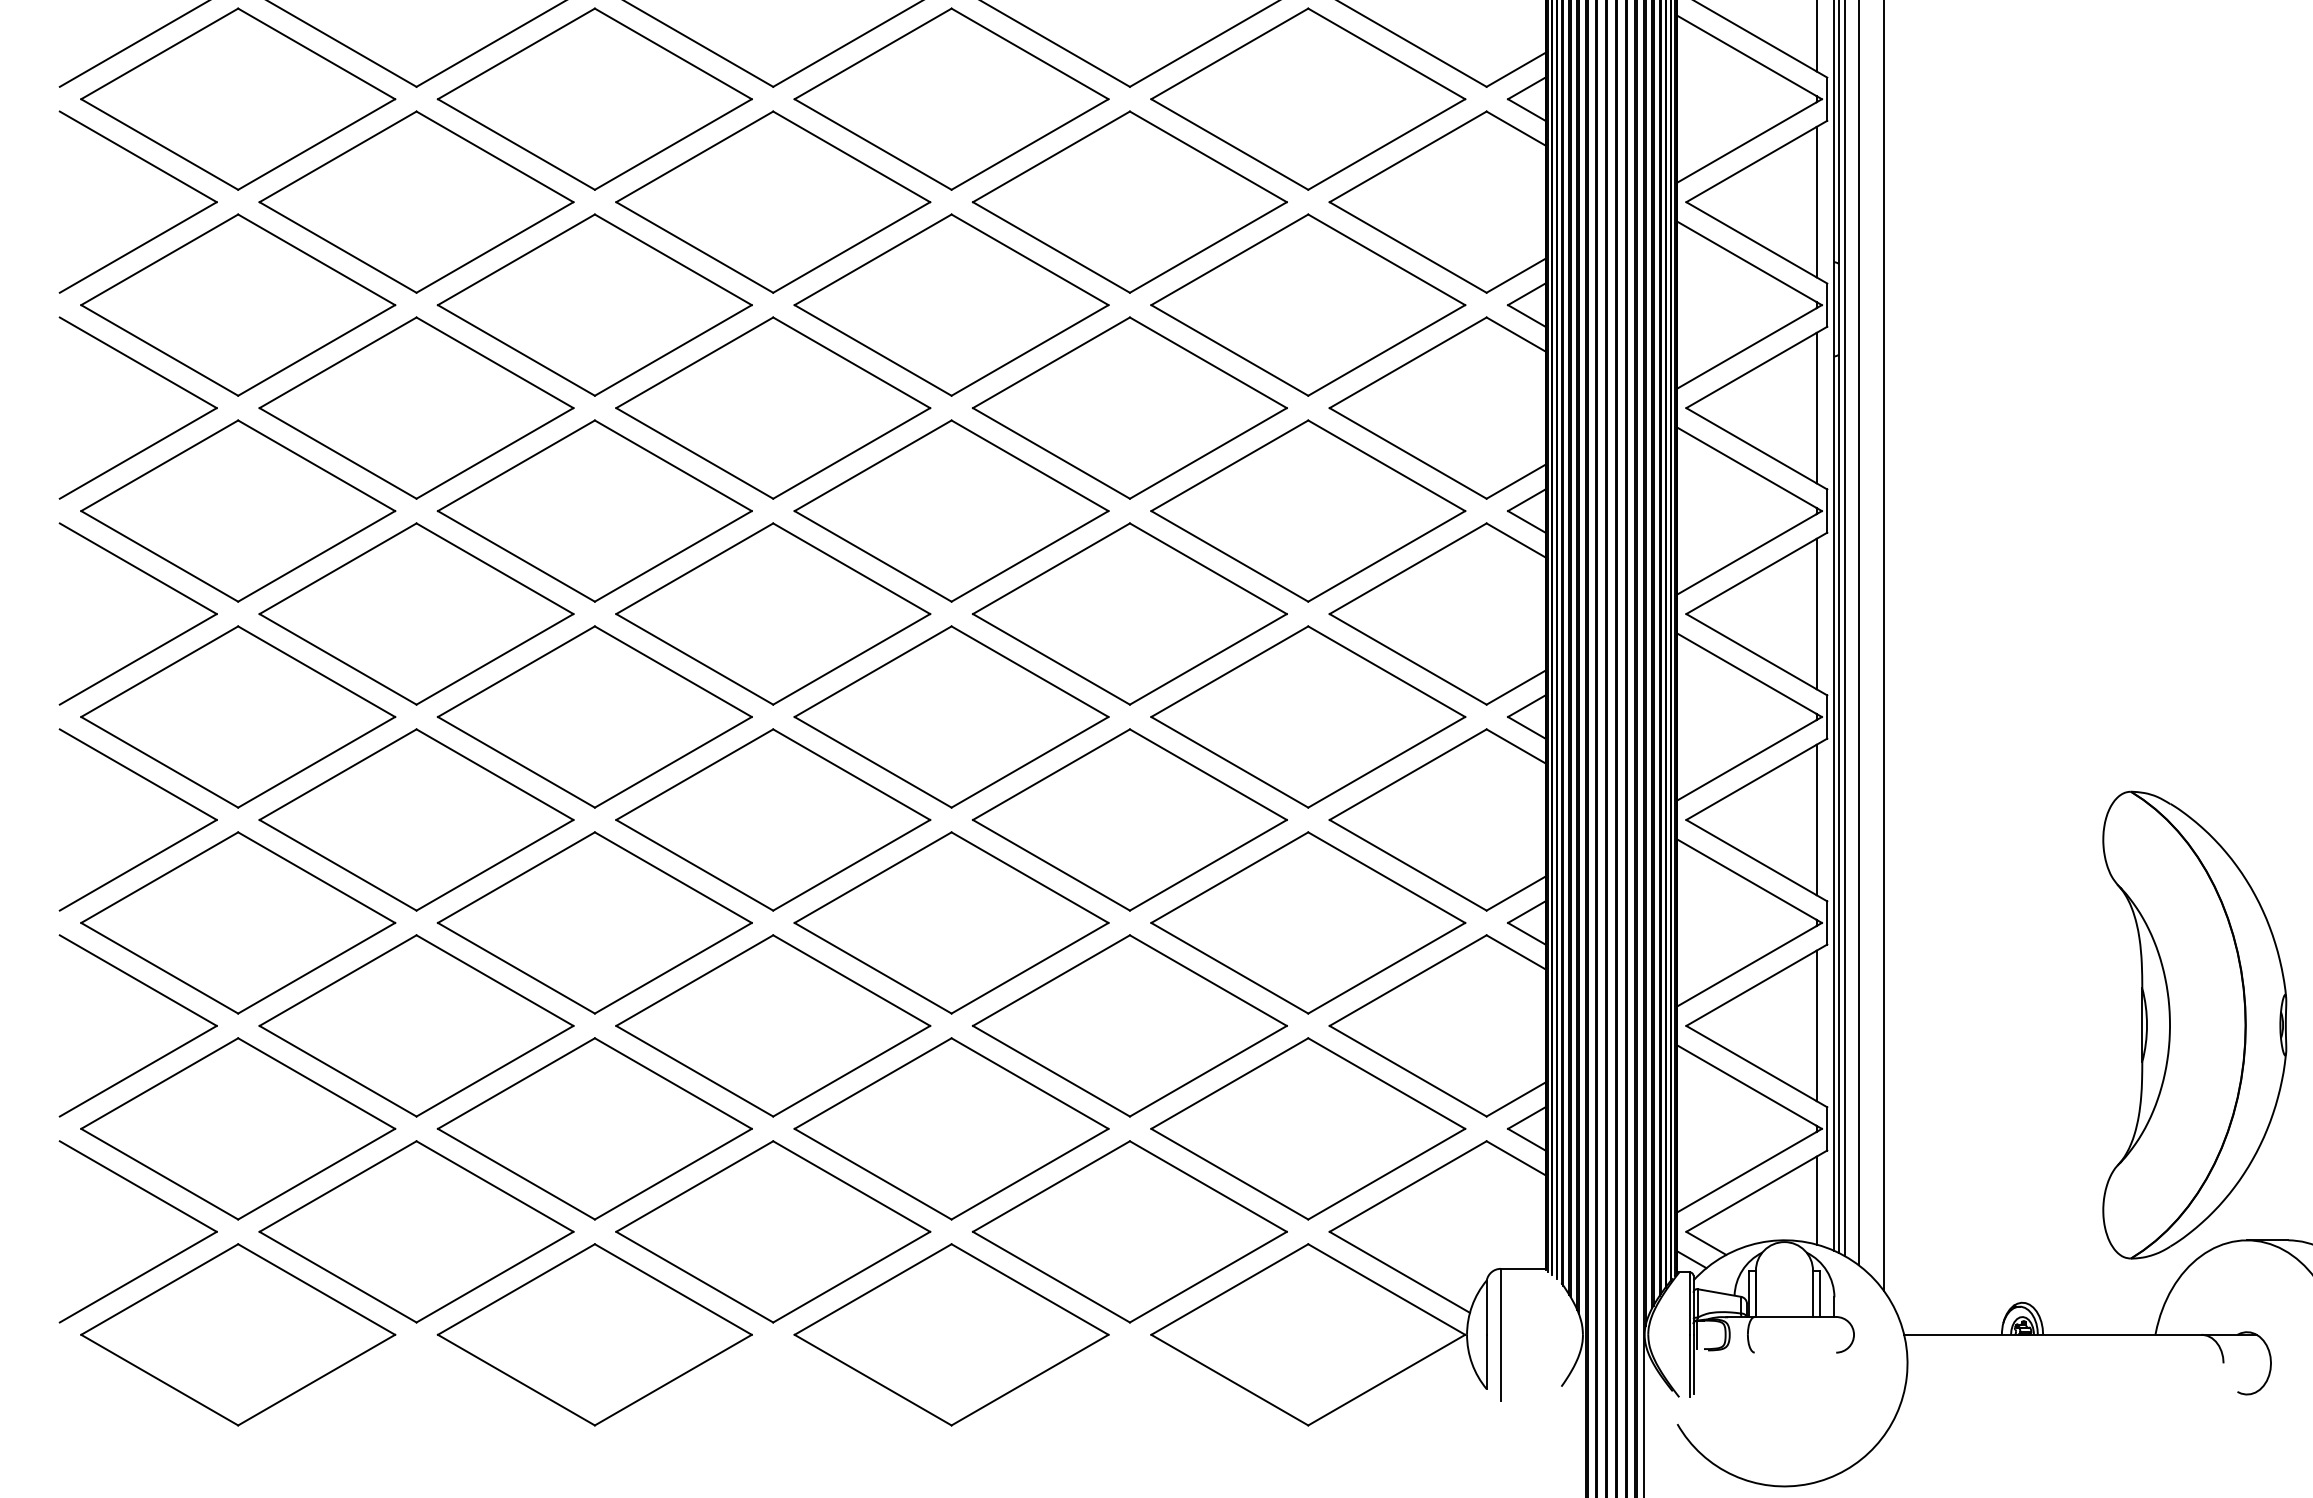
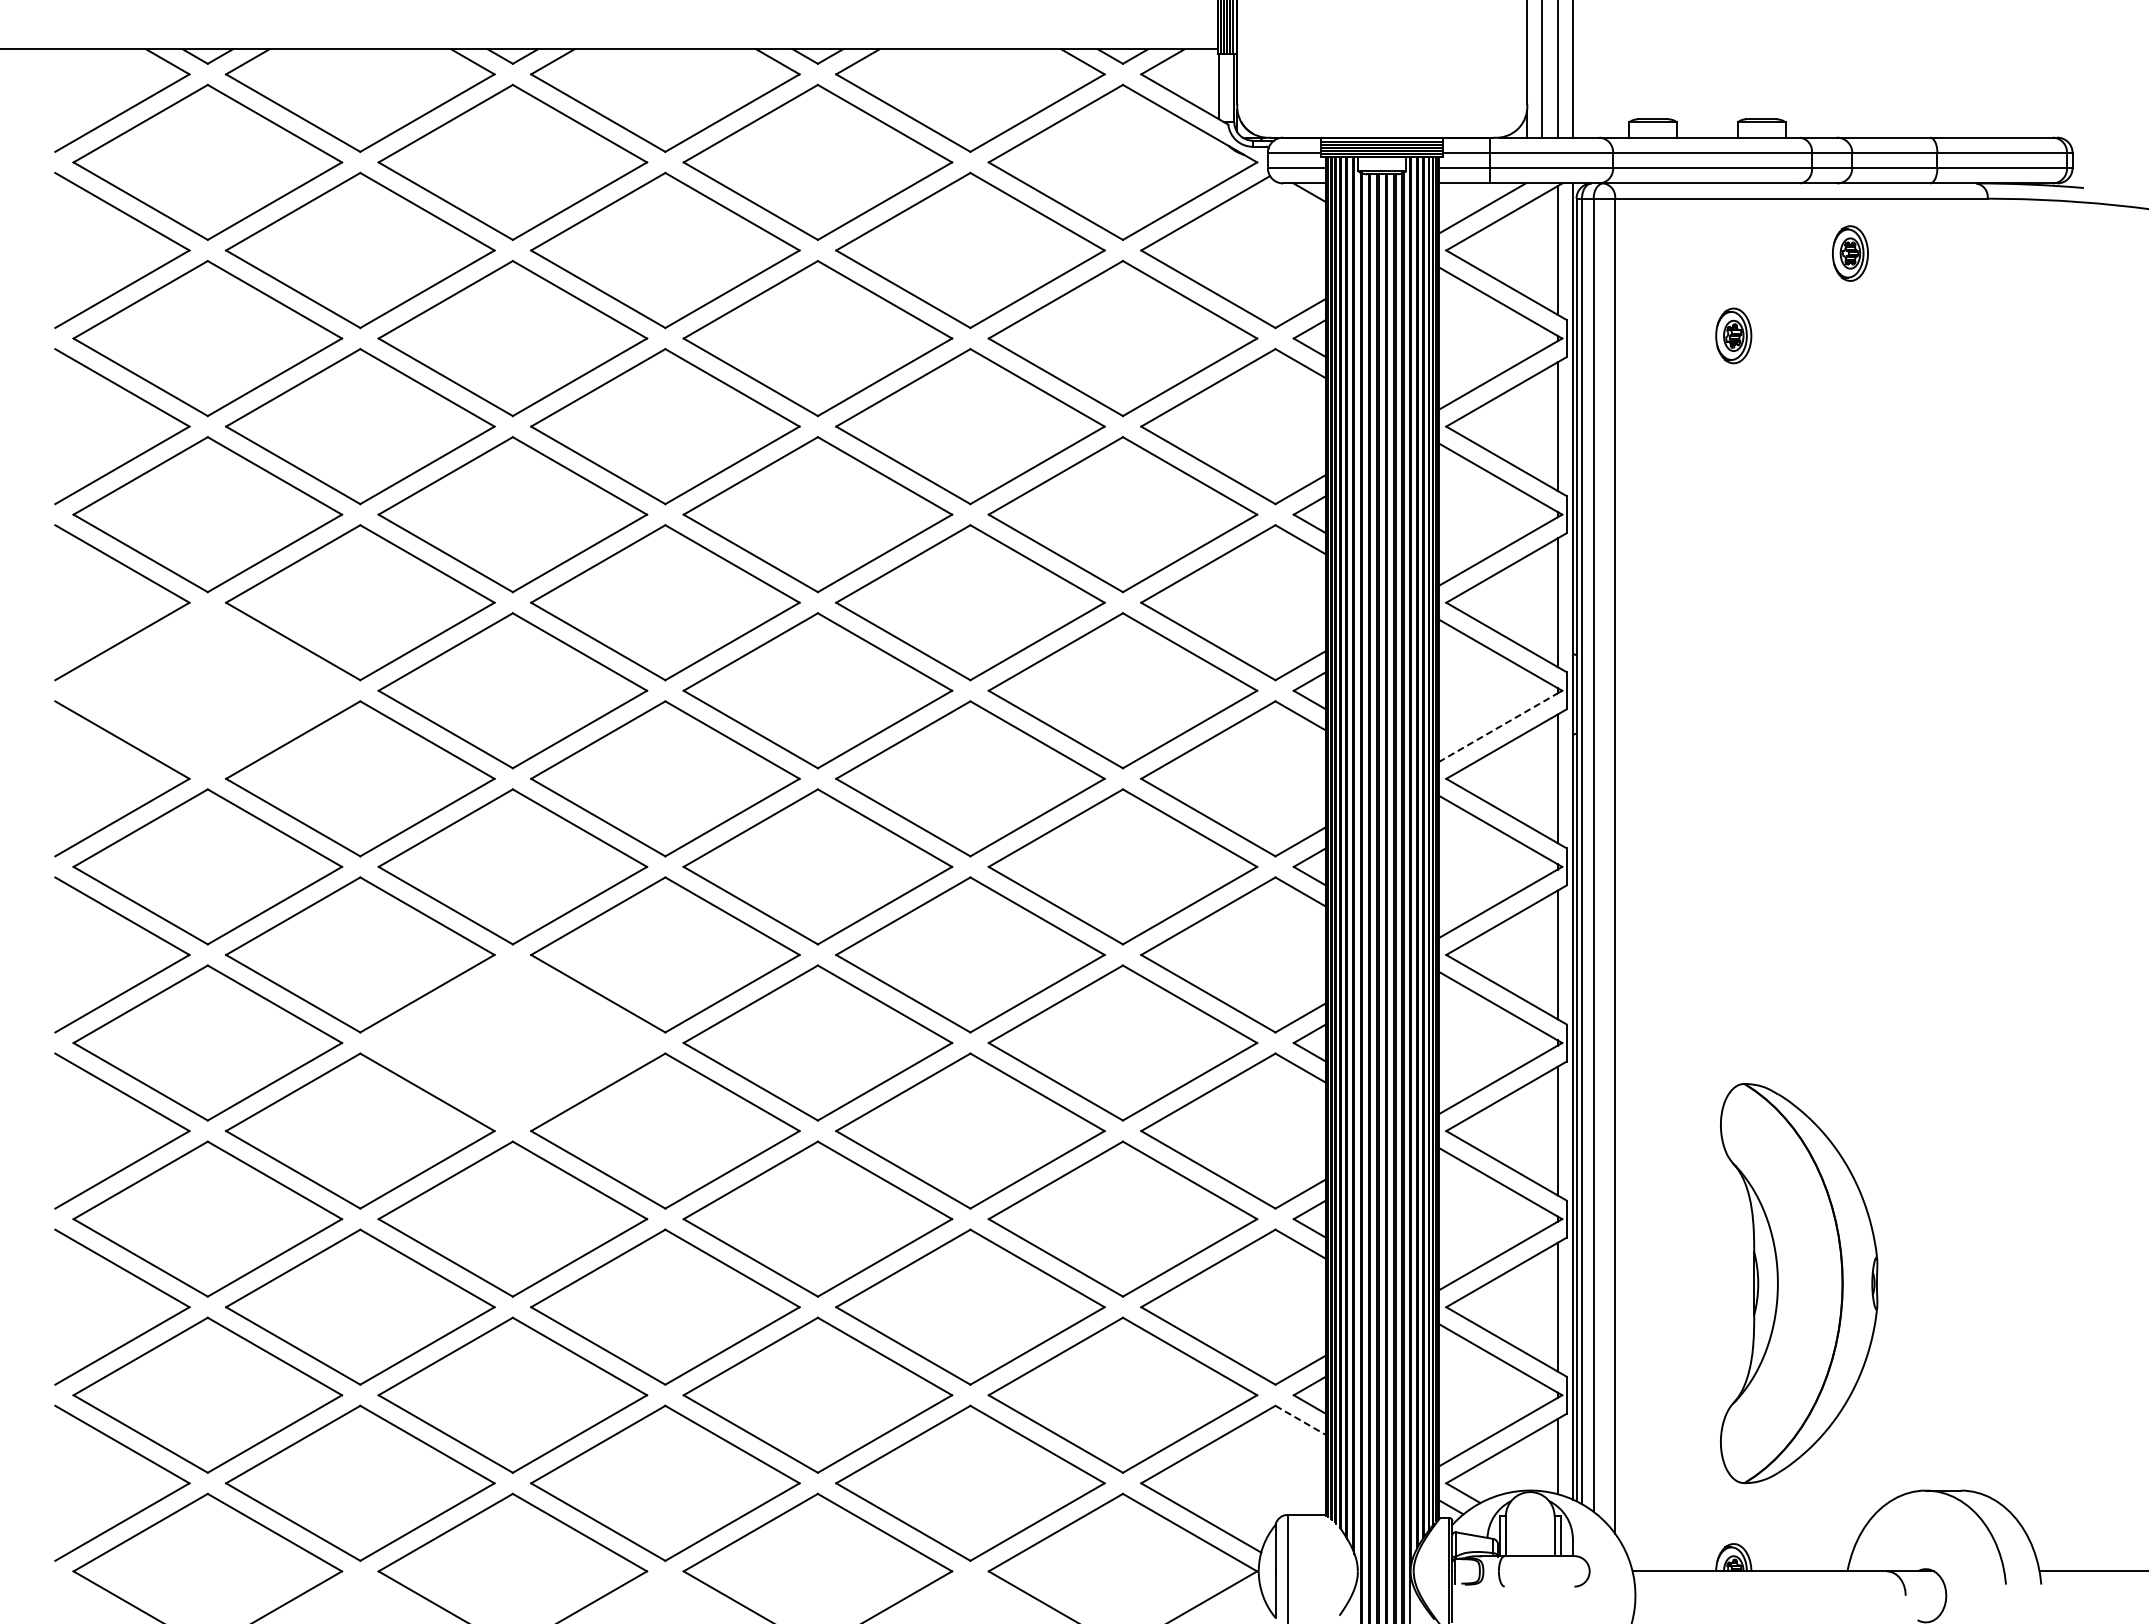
part: (237, 304) -> (207, 690), removed
line: (1747, 348) -> (1498, 727), solid -> dashed
part: (594, 716) -> (512, 1042), removed
part: (2195, 1025) -> (1799, 1283), moved
line: (1517, 1158) -> (1301, 1420), solid -> dashed

